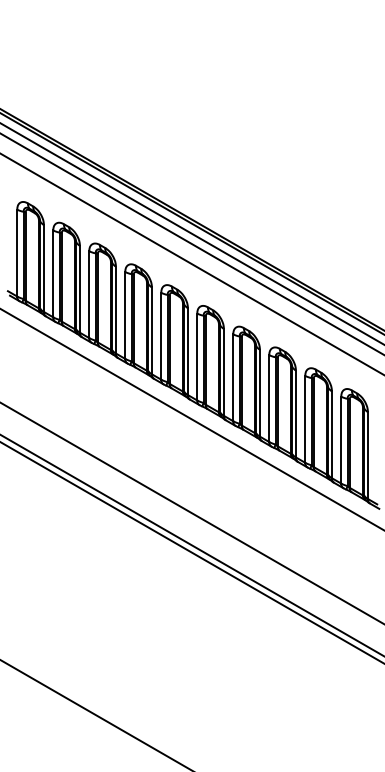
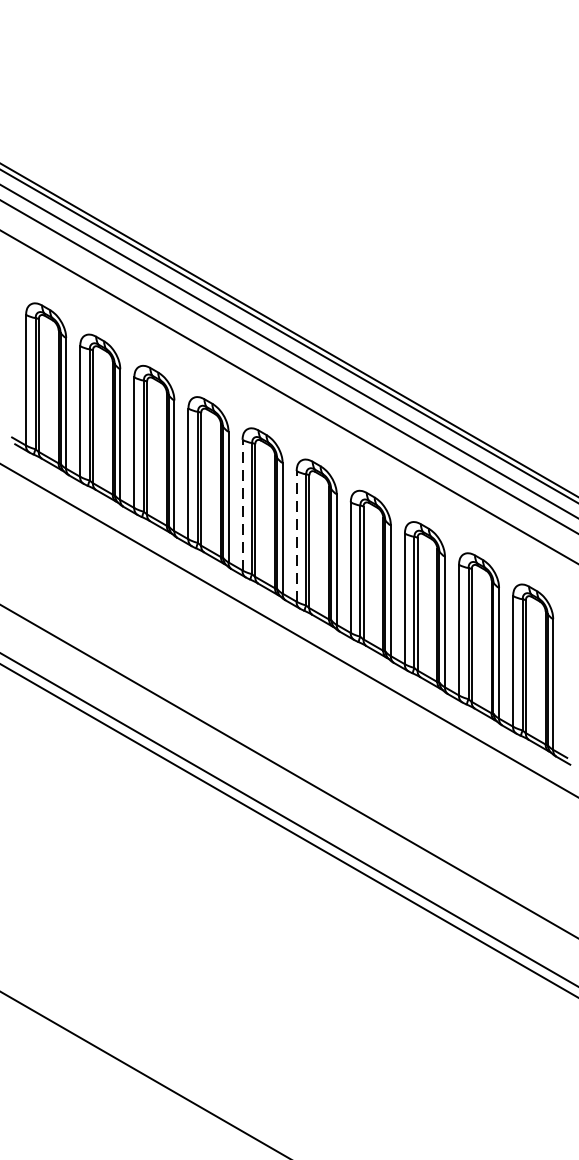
line: (161, 335) -> (242, 504), solid -> dashed
line: (197, 356) -> (297, 535), solid -> dashed

